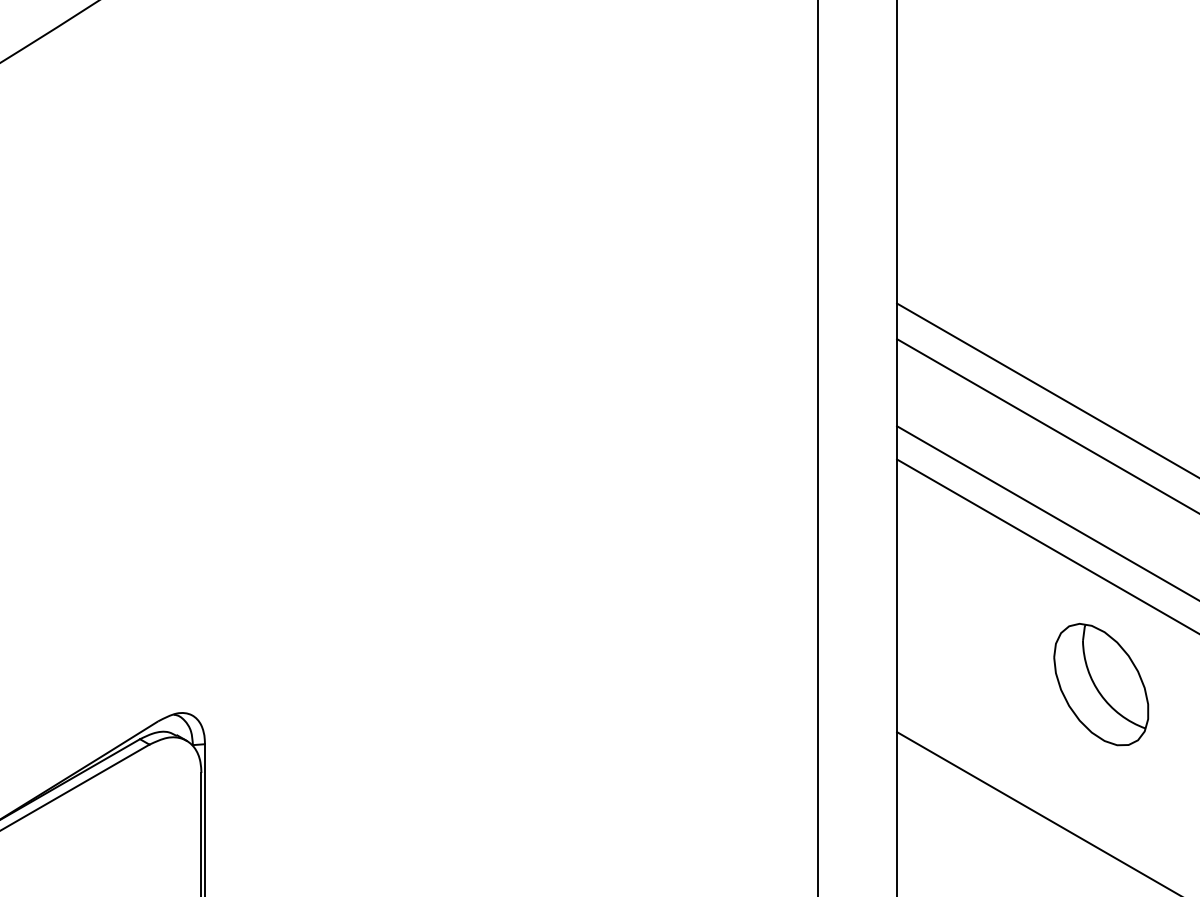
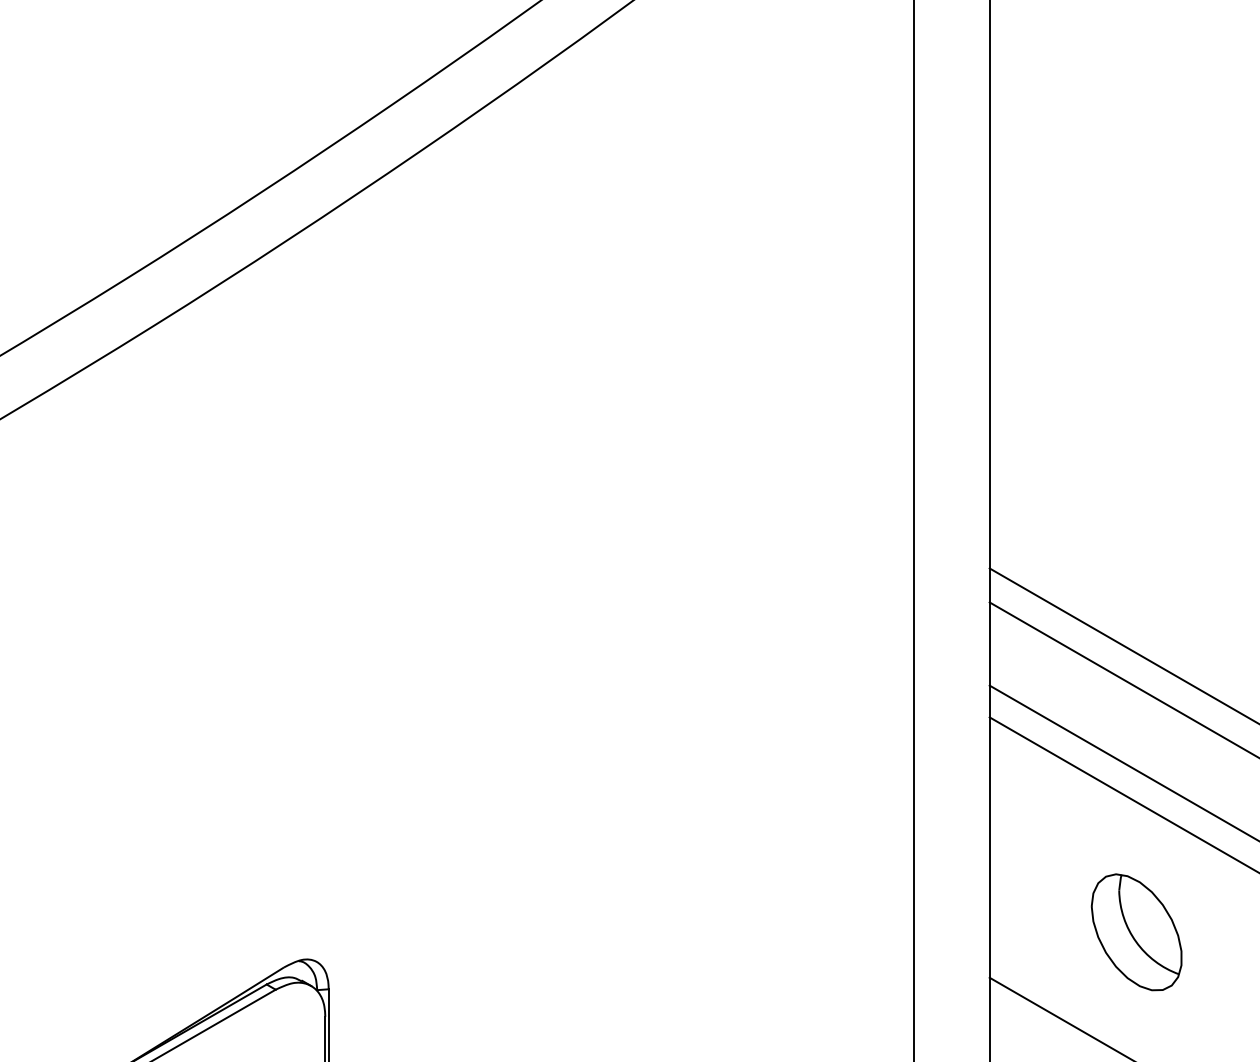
part: (1101, 684) -> (1136, 932), moved

